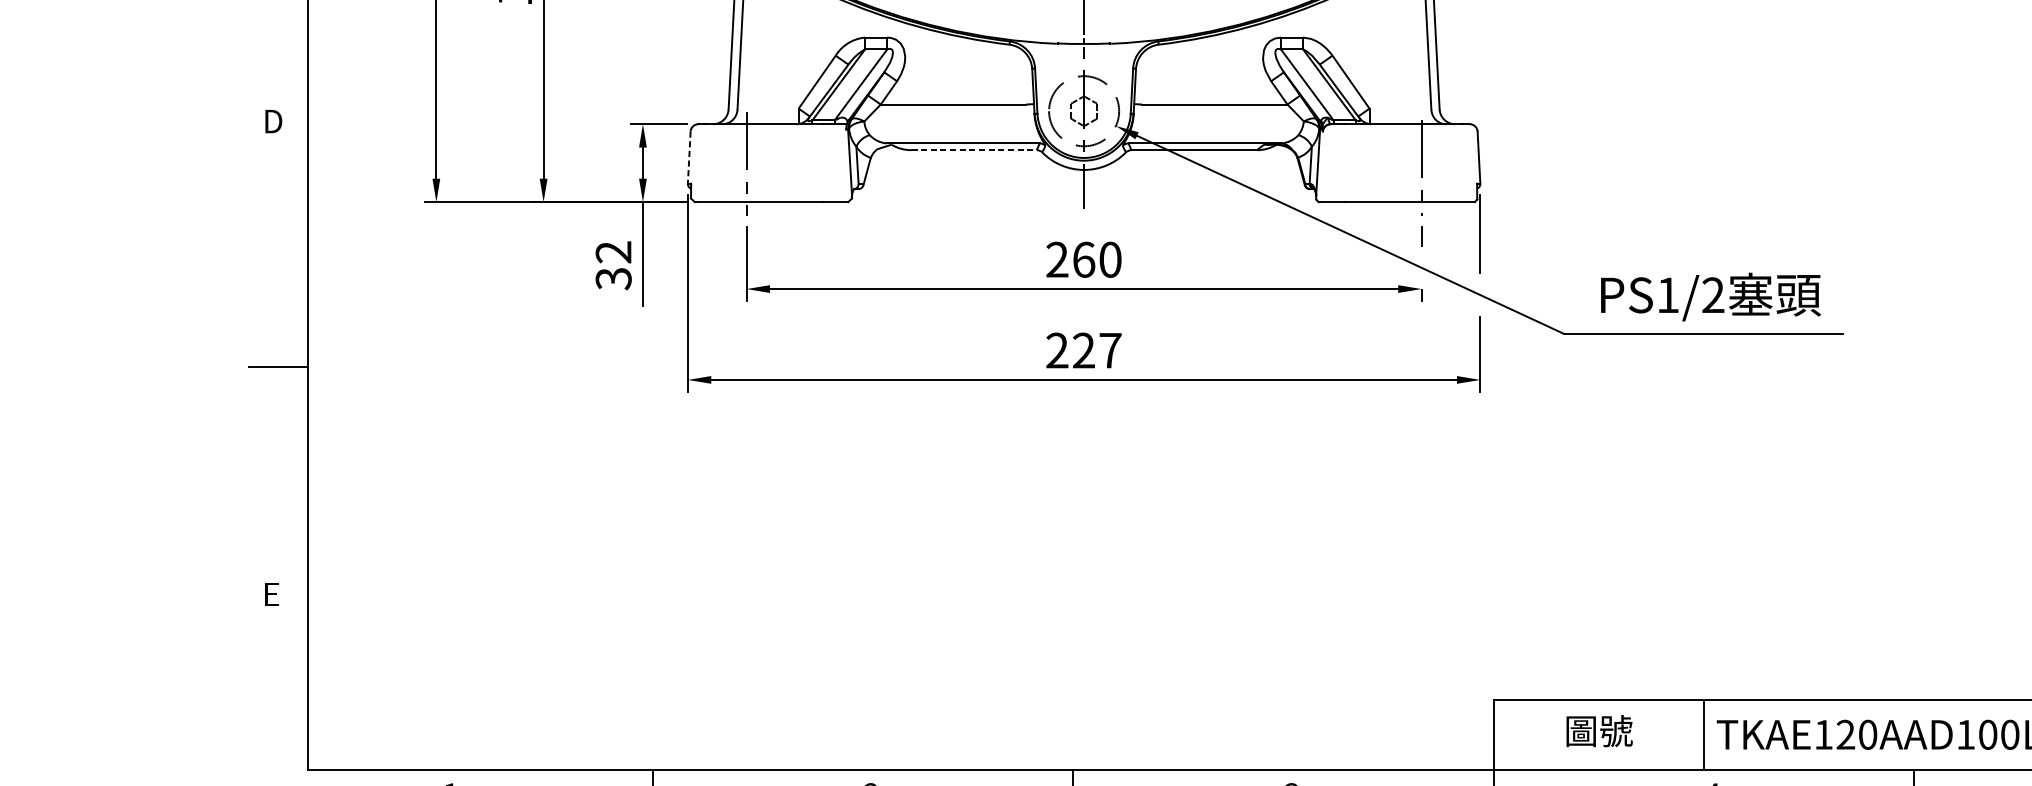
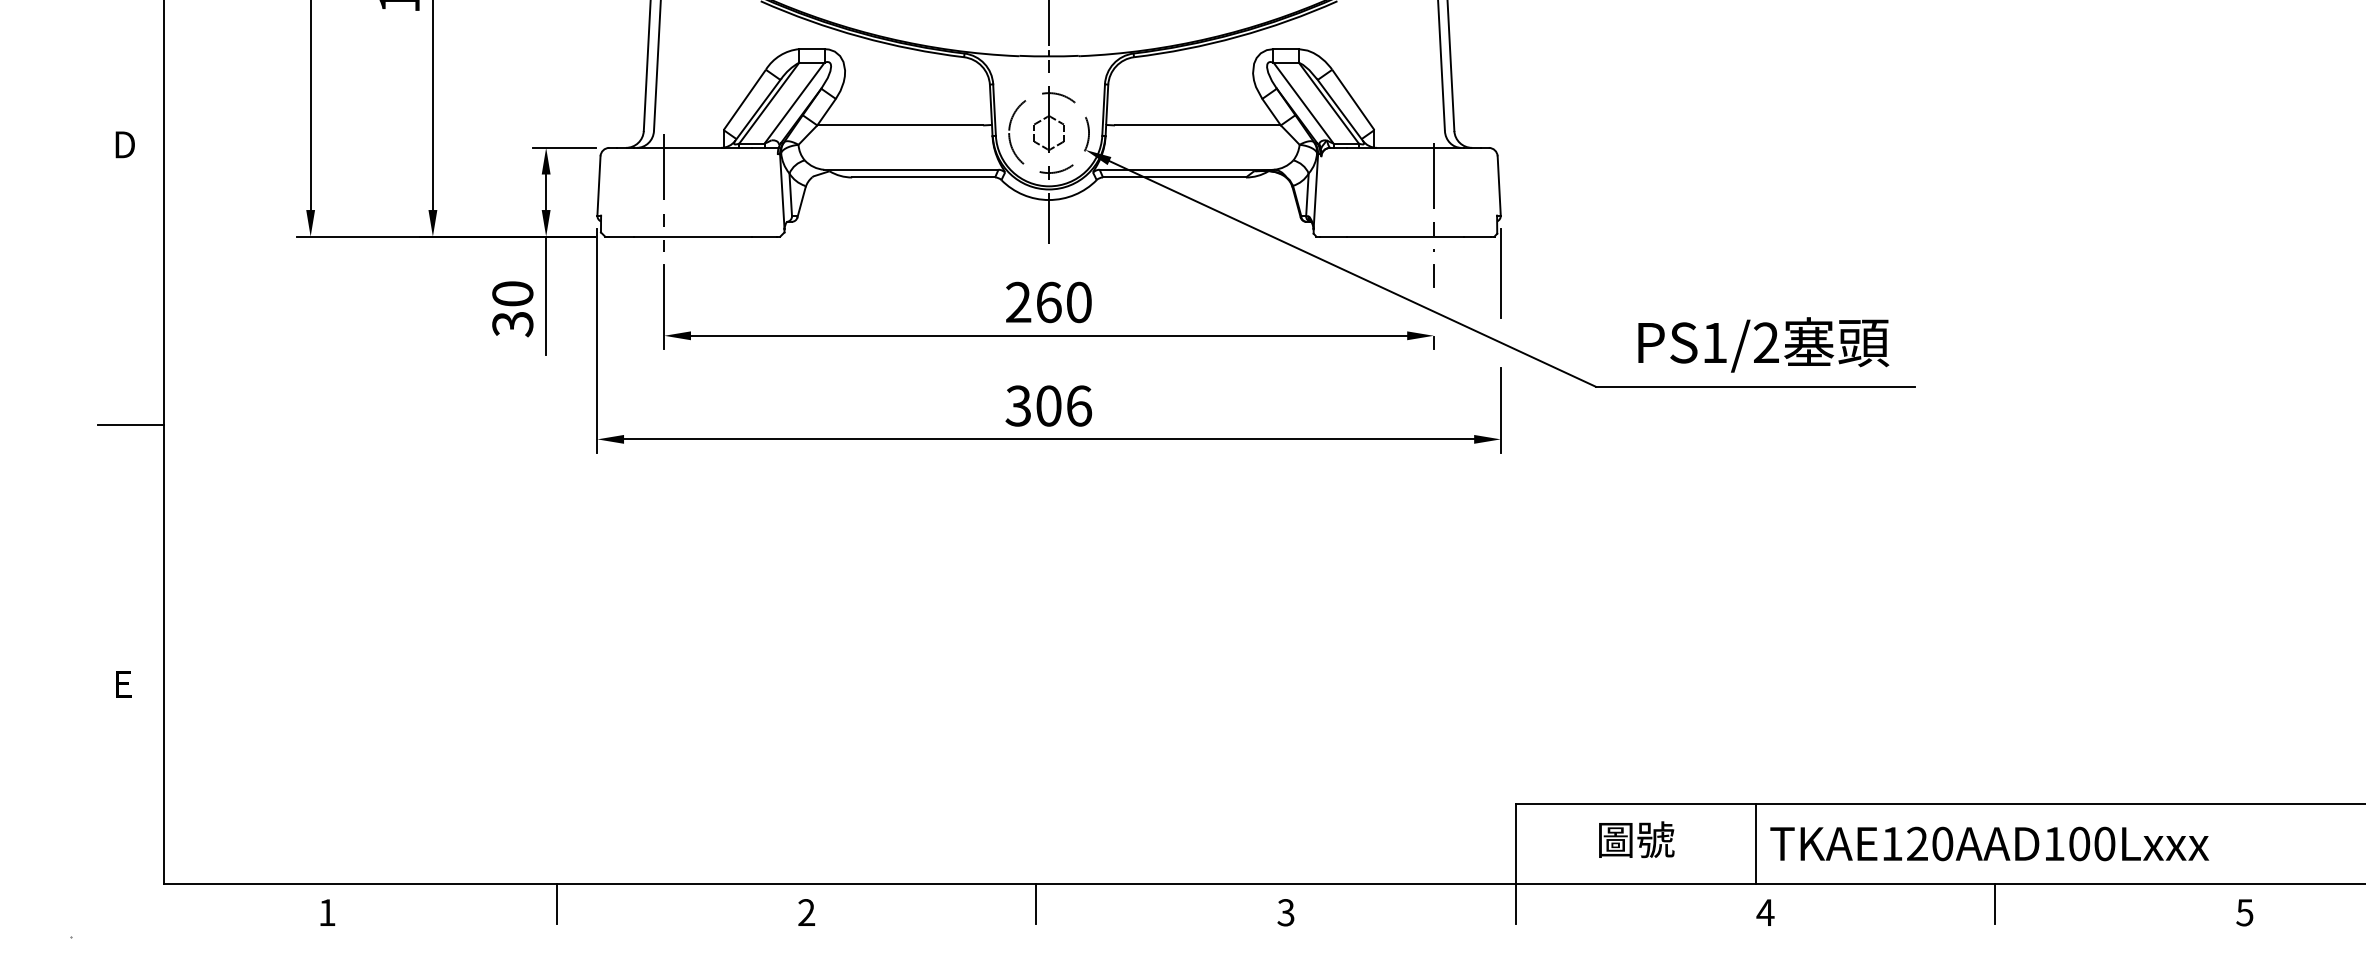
line: (974, 150) -> (924, 177), dashed -> solid
line: (688, 157) -> (598, 185), dashed -> solid
text: (613, 251) -> (512, 293), 32 -> 30
text: (1083, 350) -> (1048, 405), 227 -> 306

